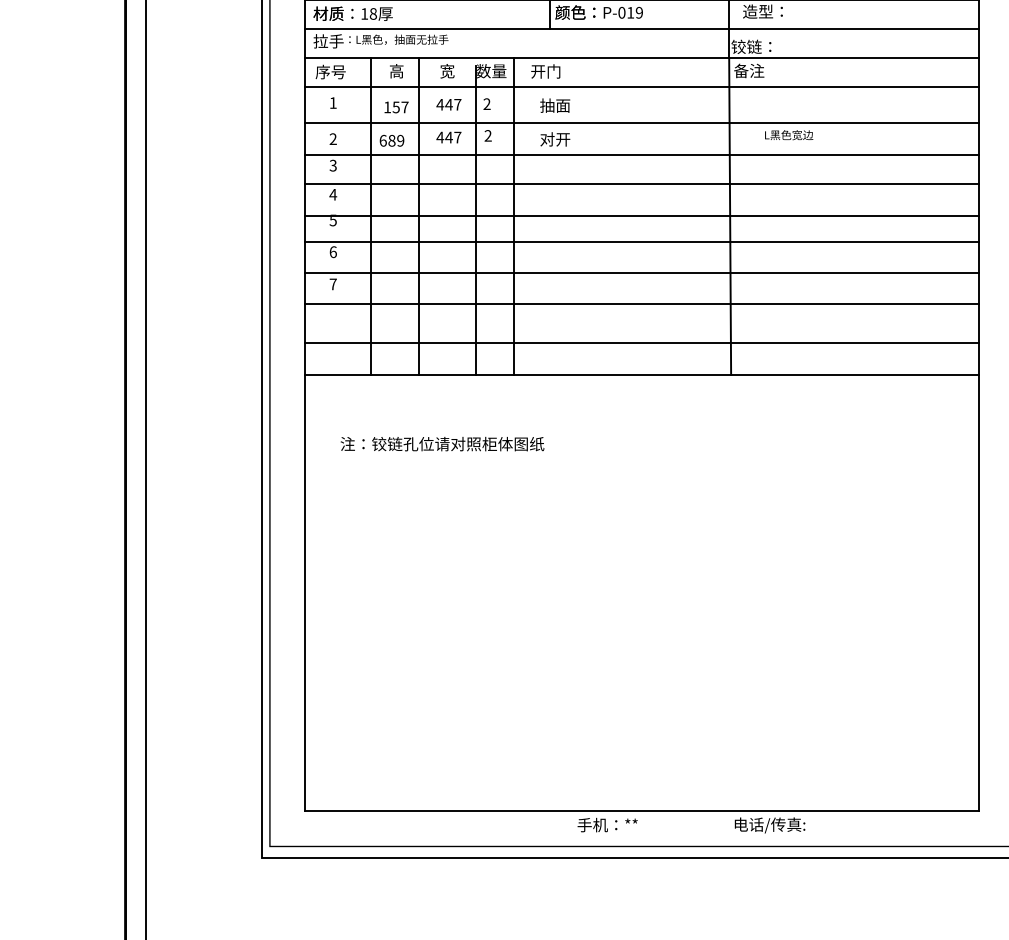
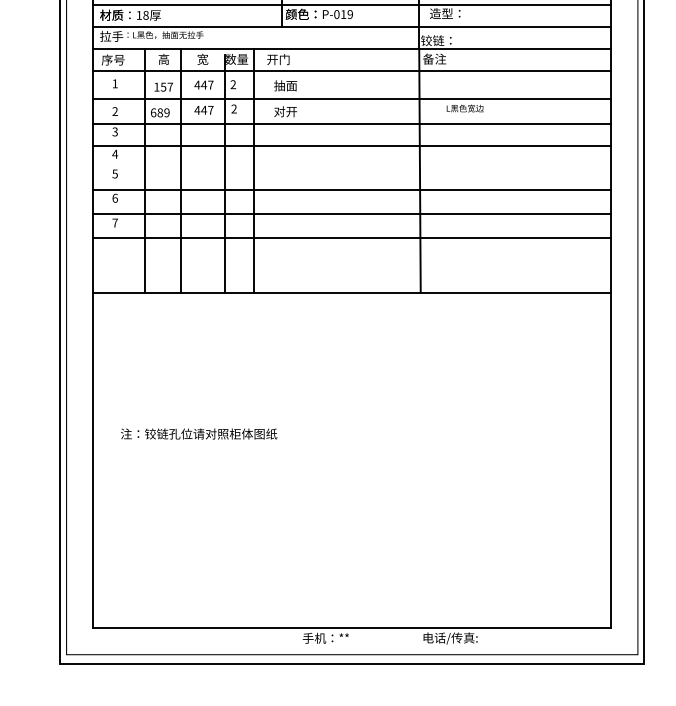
line: (641, 215) -> (351, 170), removed
line: (641, 342) -> (351, 267), removed
text: (442, 444) -> (199, 434), moved

